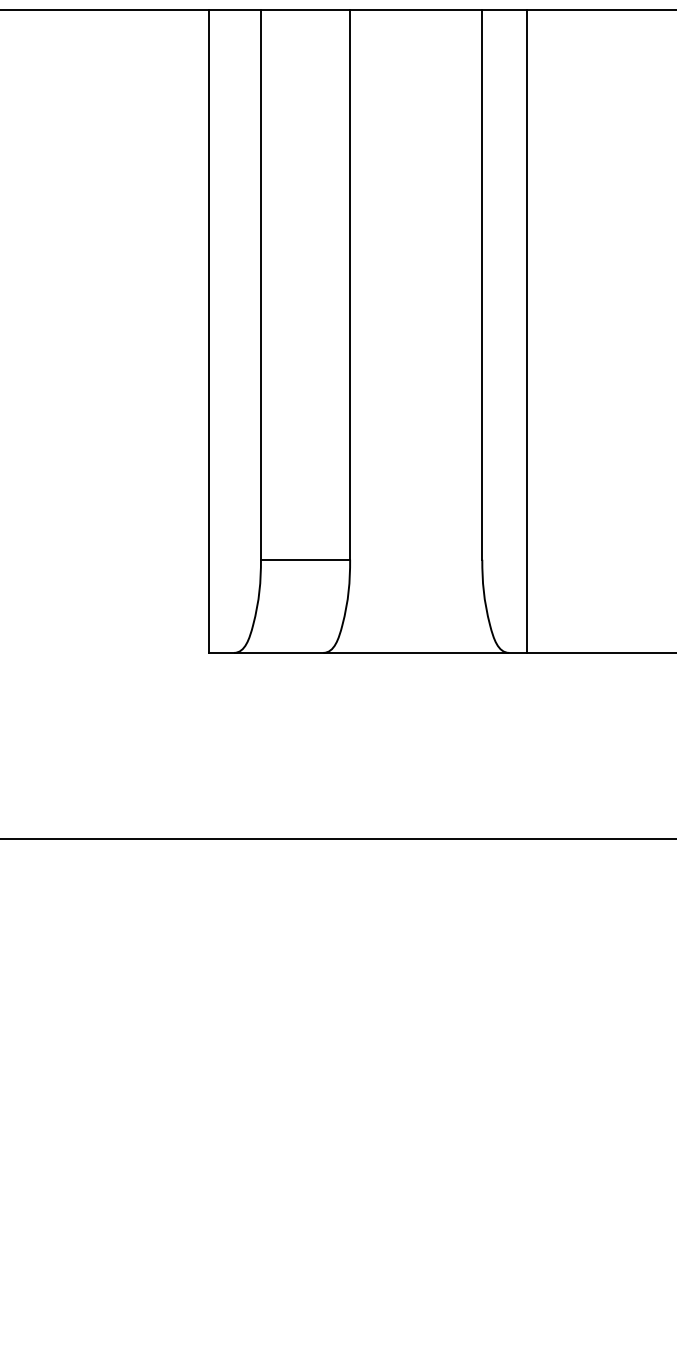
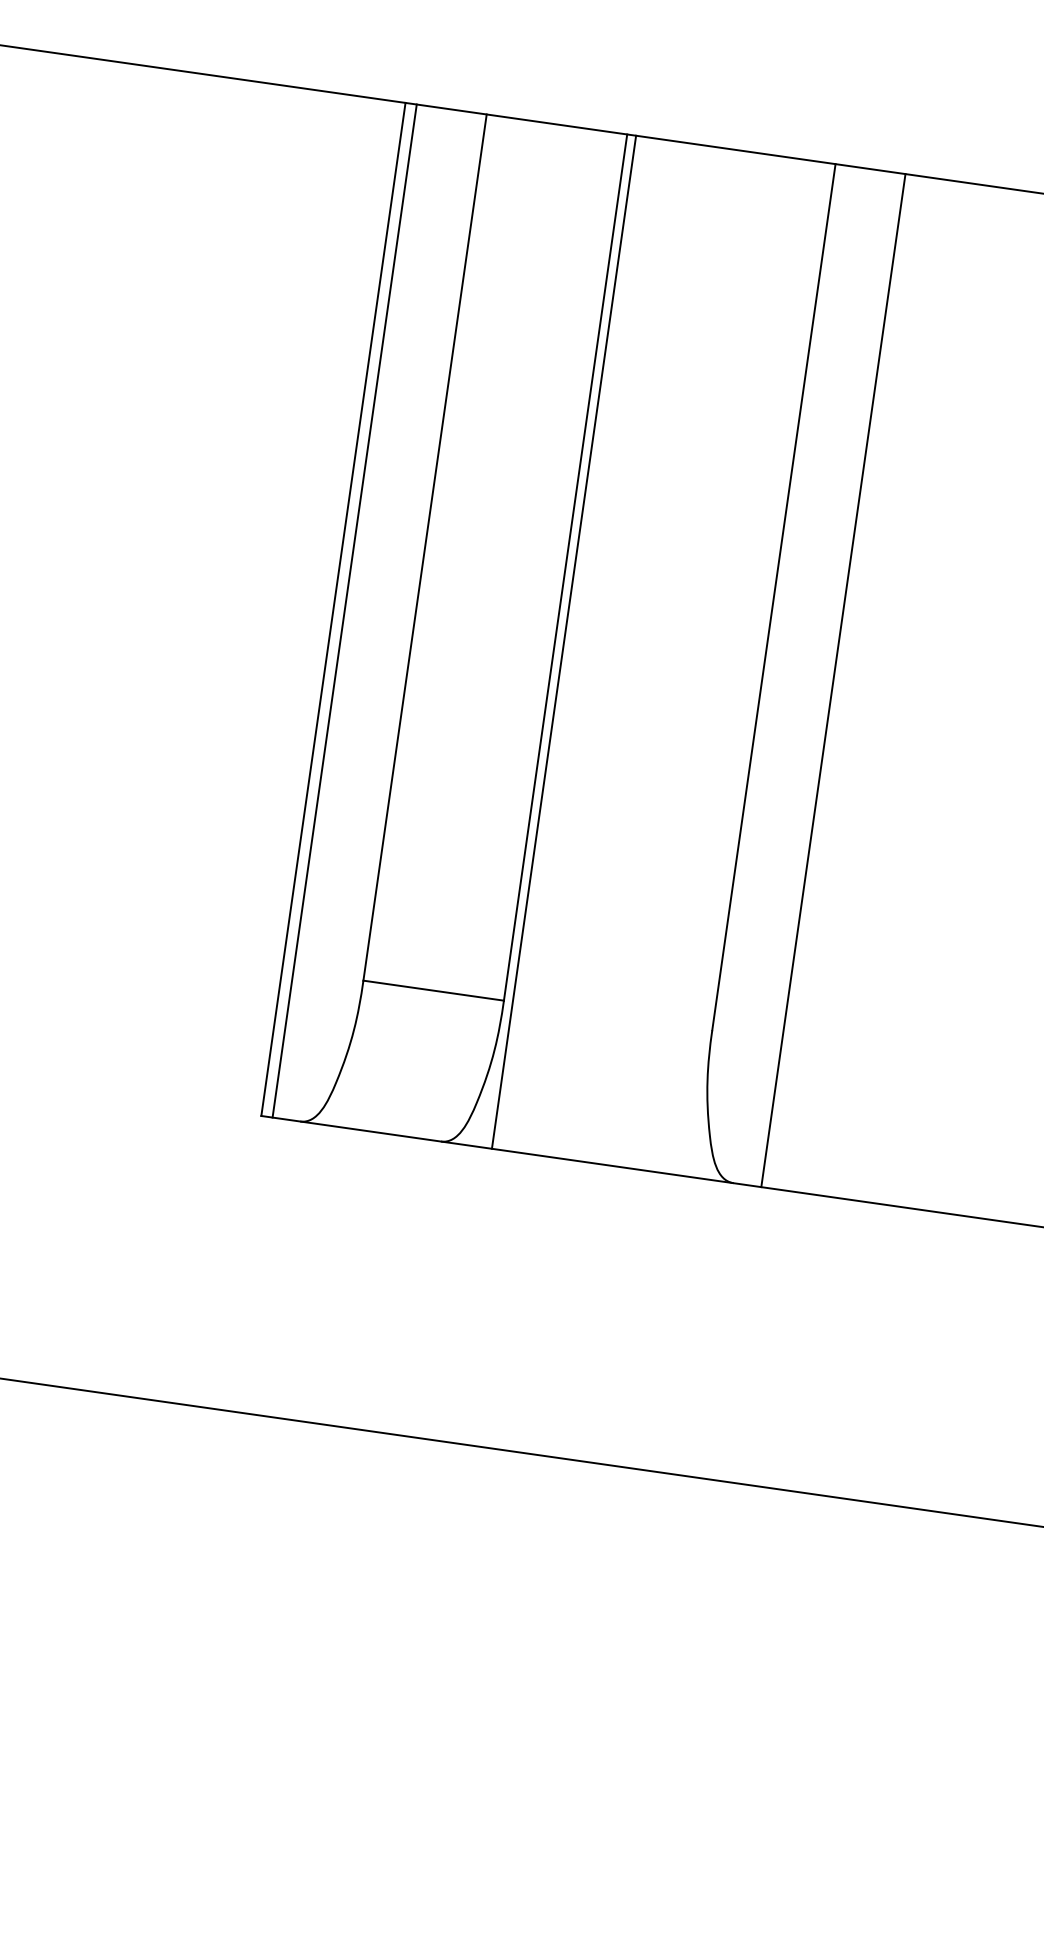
line: (216, 331) -> (344, 610), added
line: (355, 331) -> (563, 642), added

